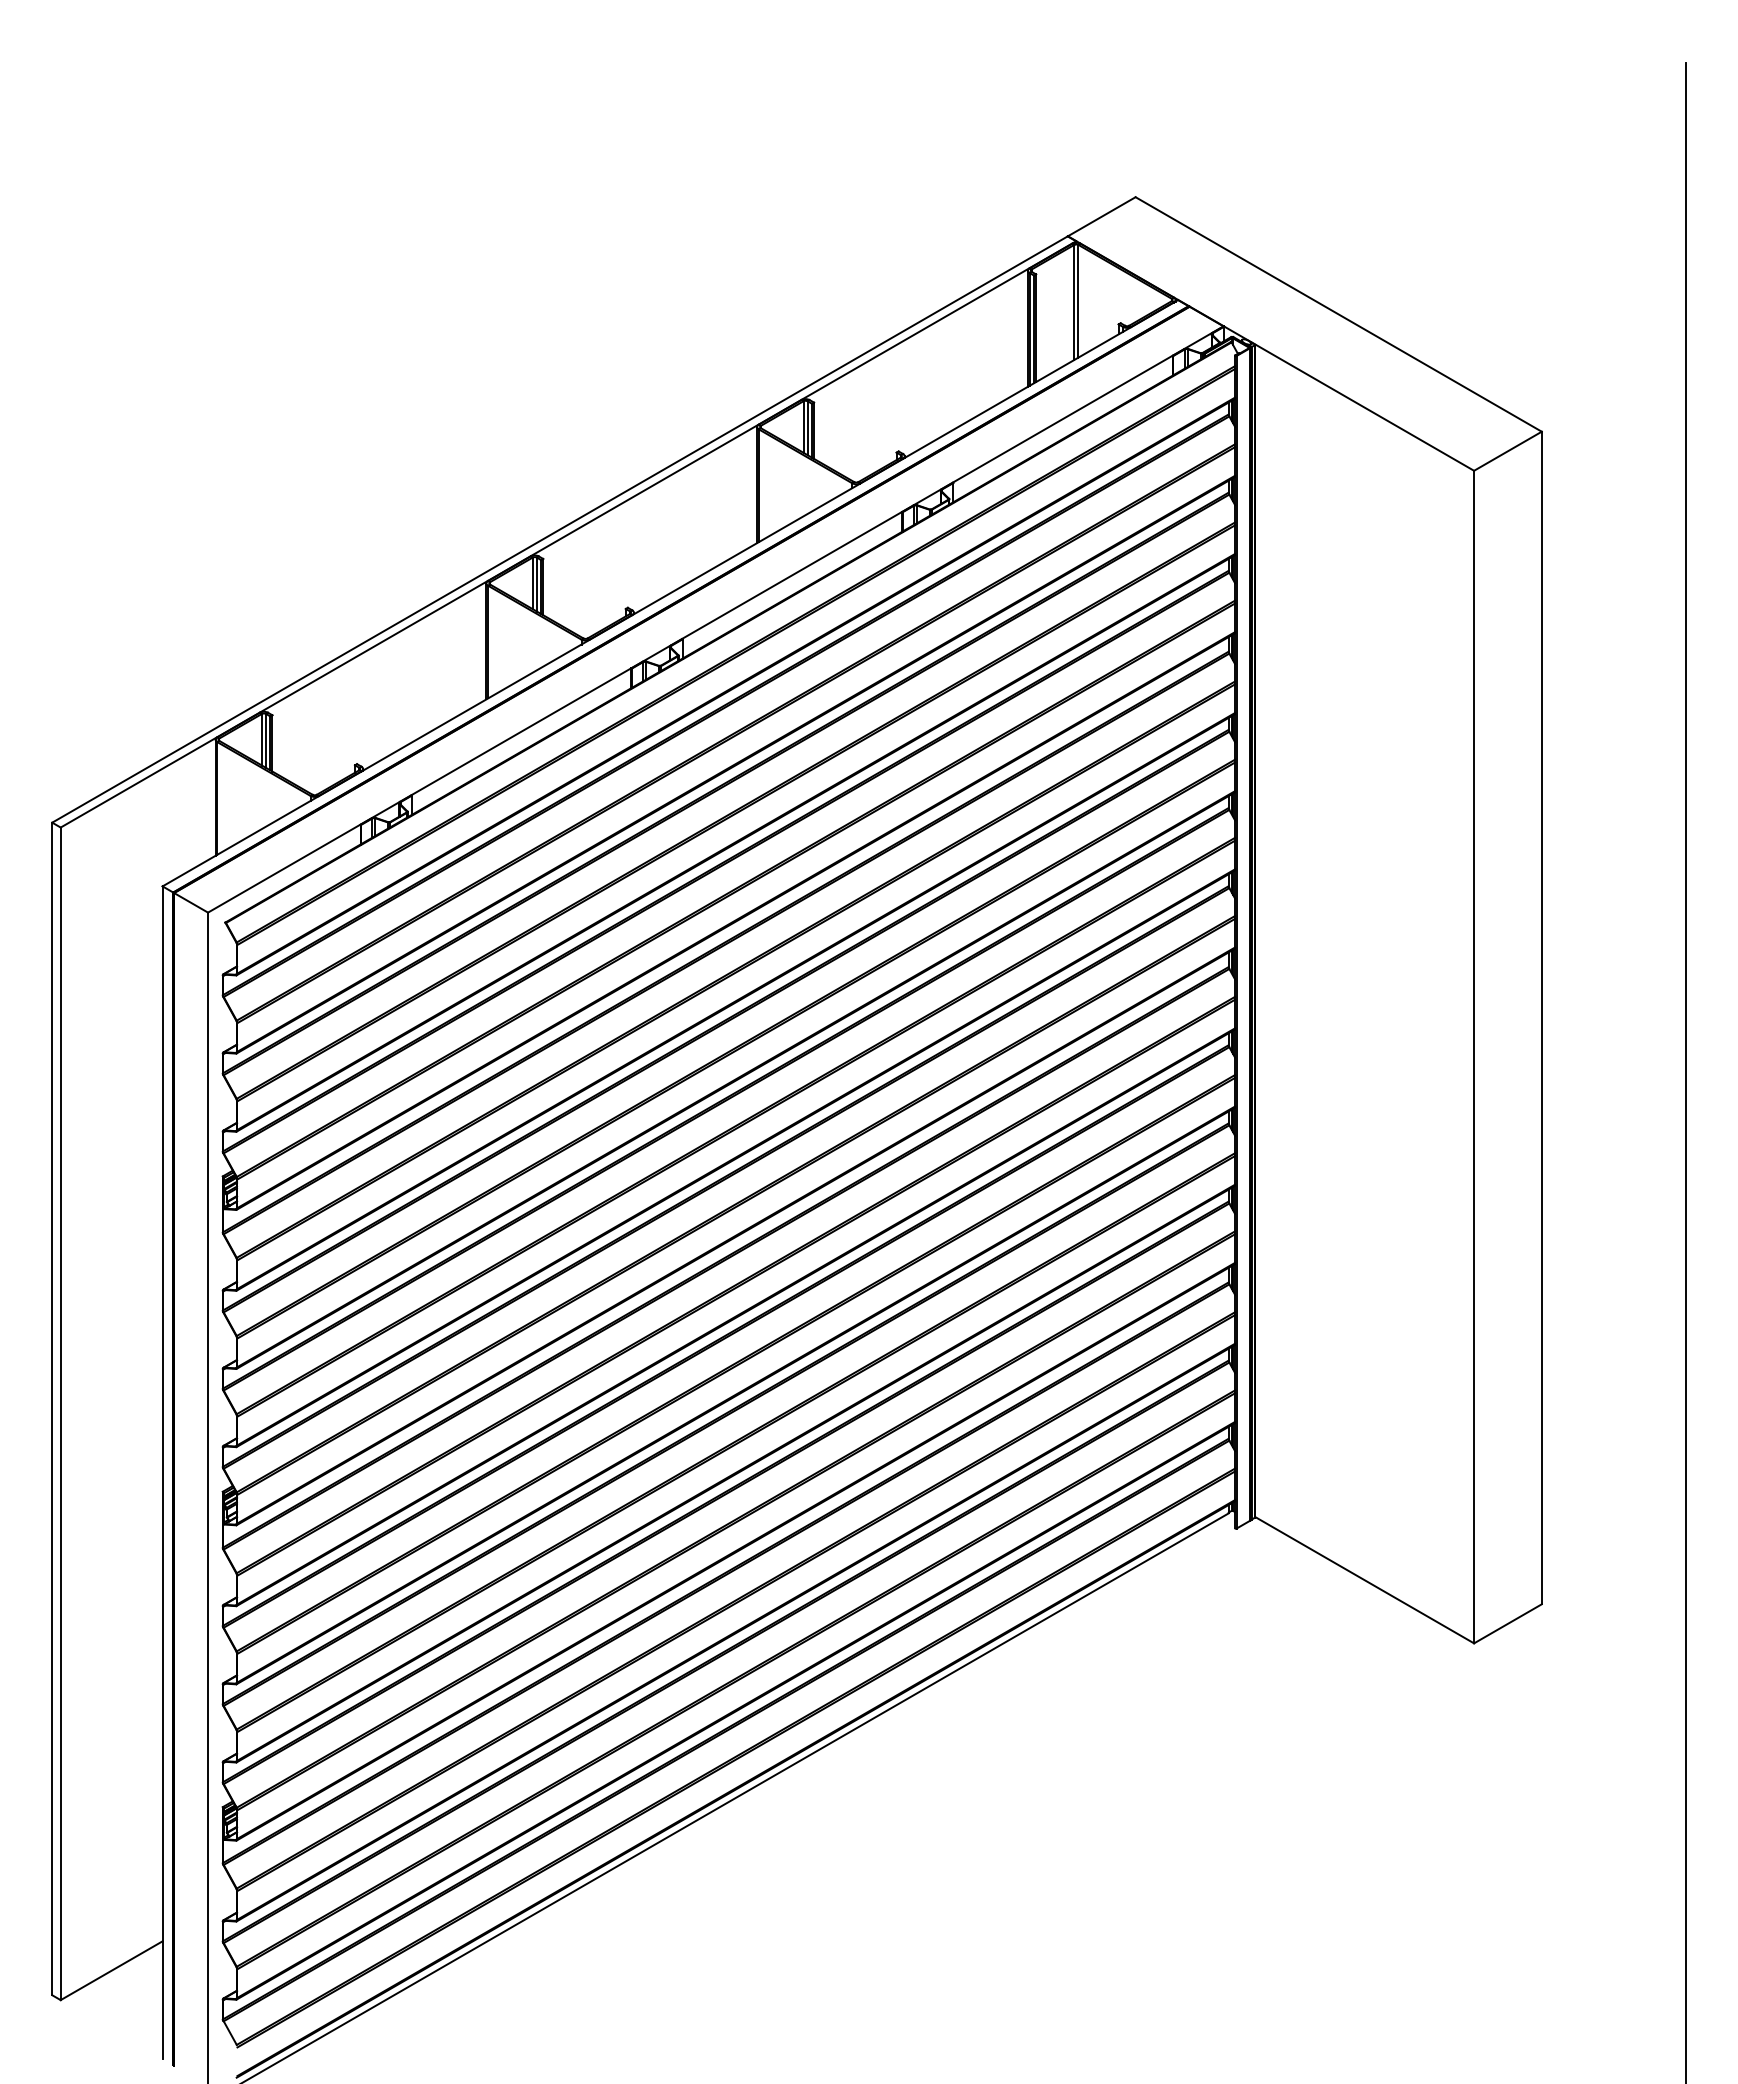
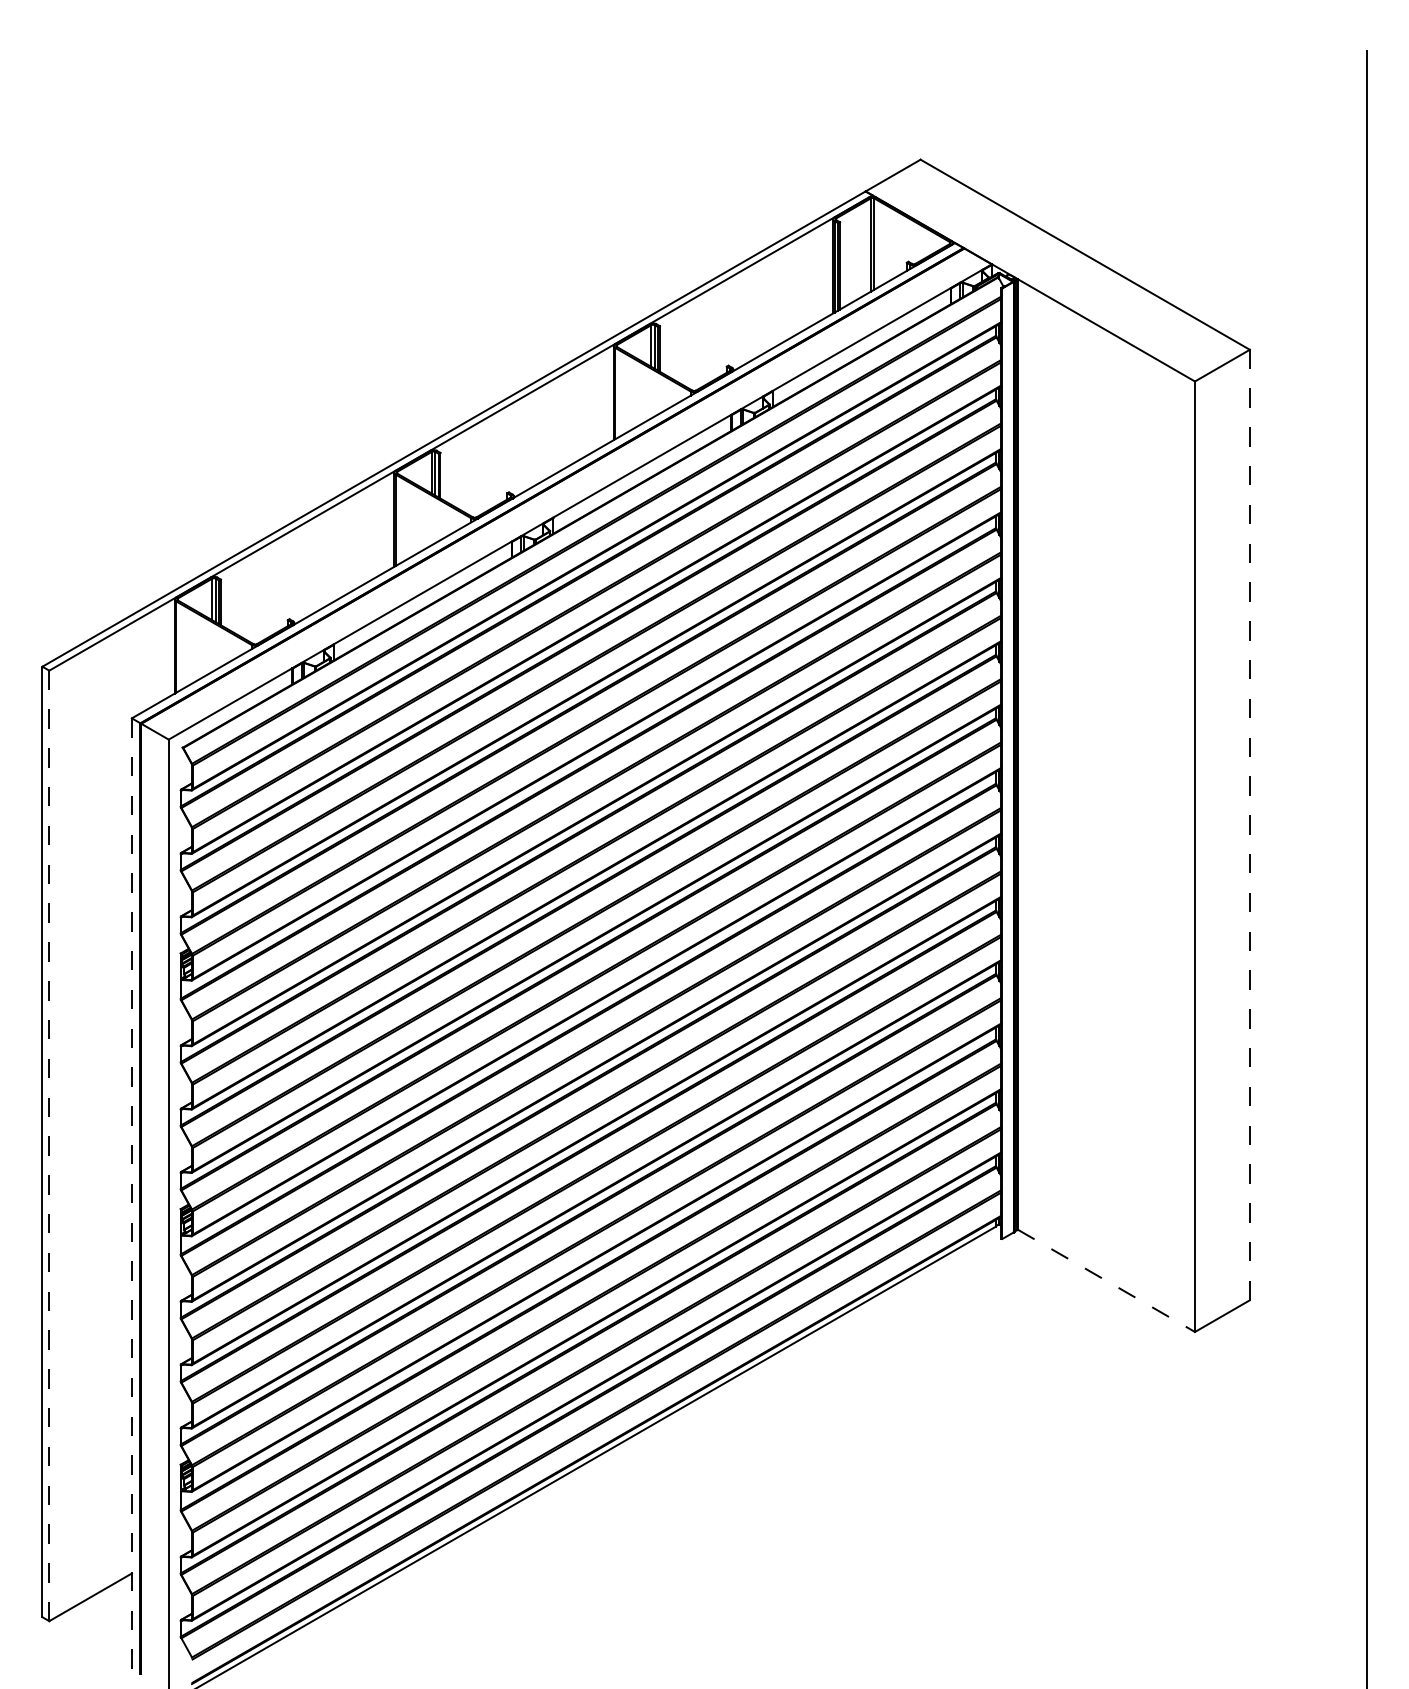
line: (1541, 1017) -> (1249, 824), solid -> dashed
line: (60, 1414) -> (49, 1146), solid -> dashed
line: (162, 1472) -> (131, 1193), solid -> dashed
line: (1365, 1580) -> (1106, 1281), solid -> dashed

